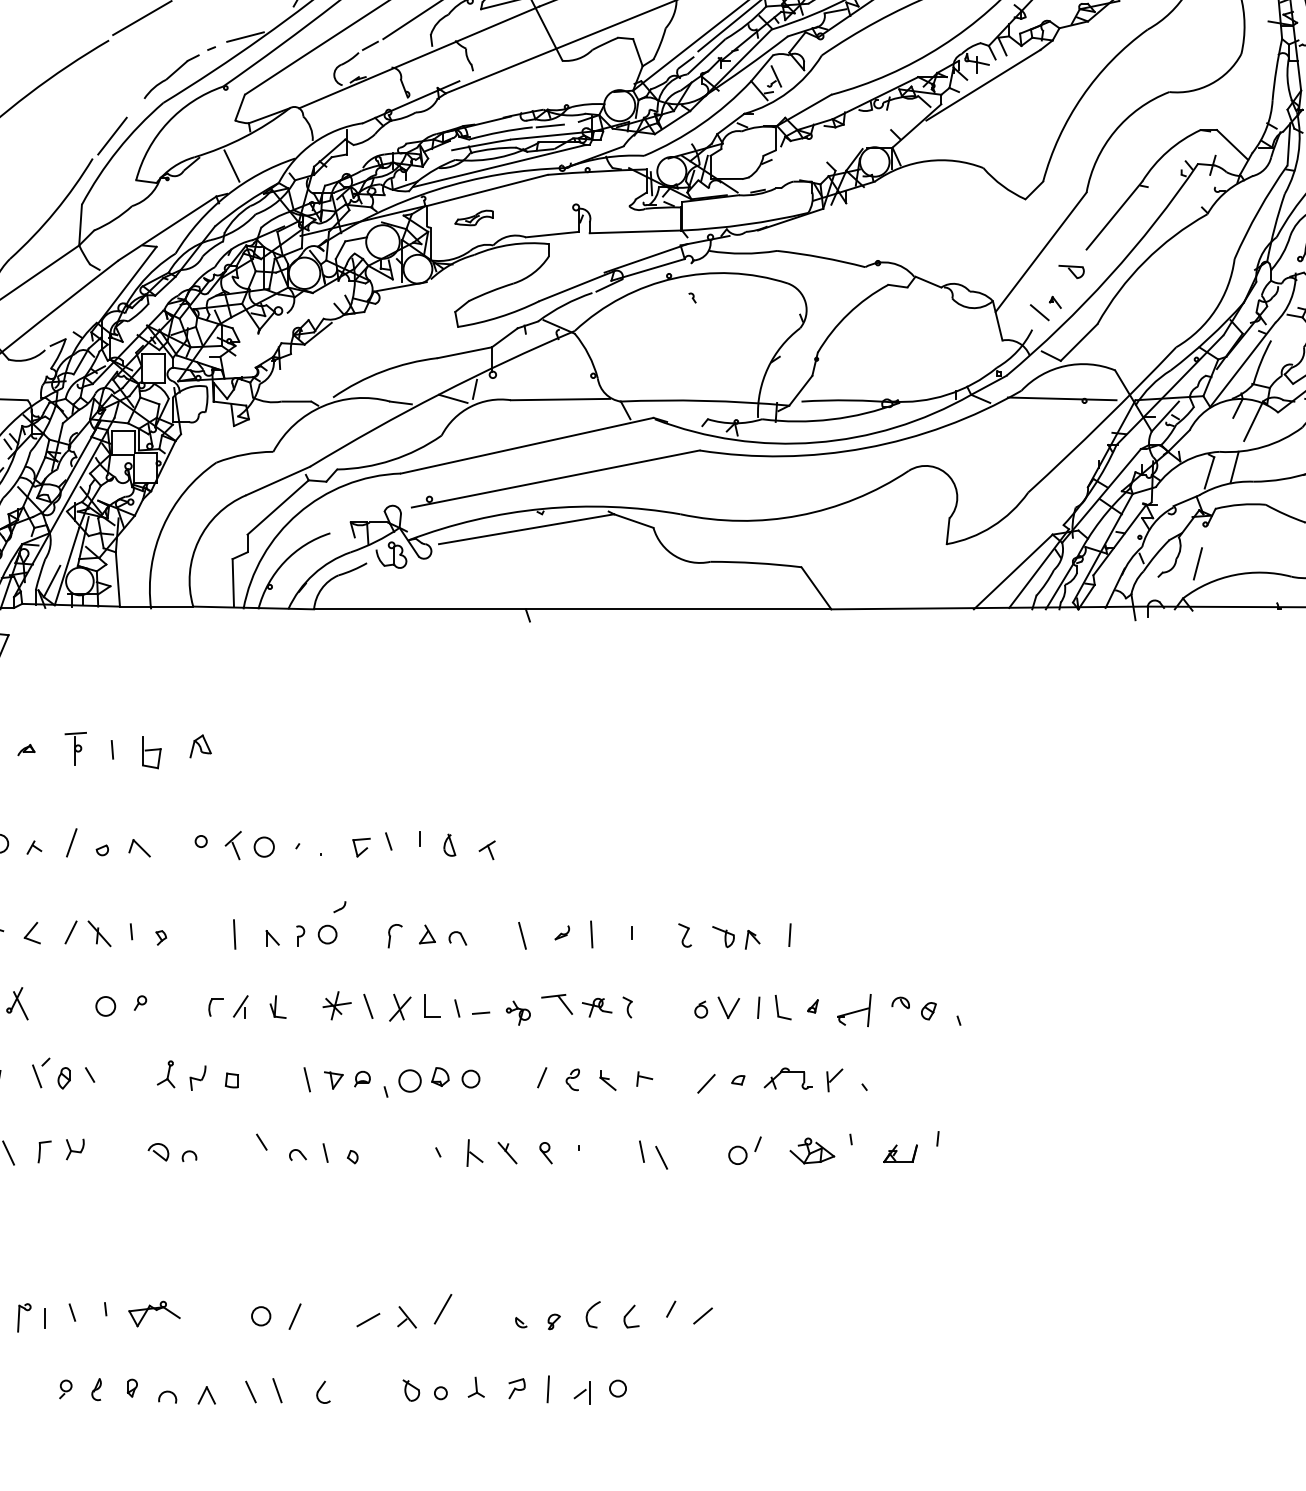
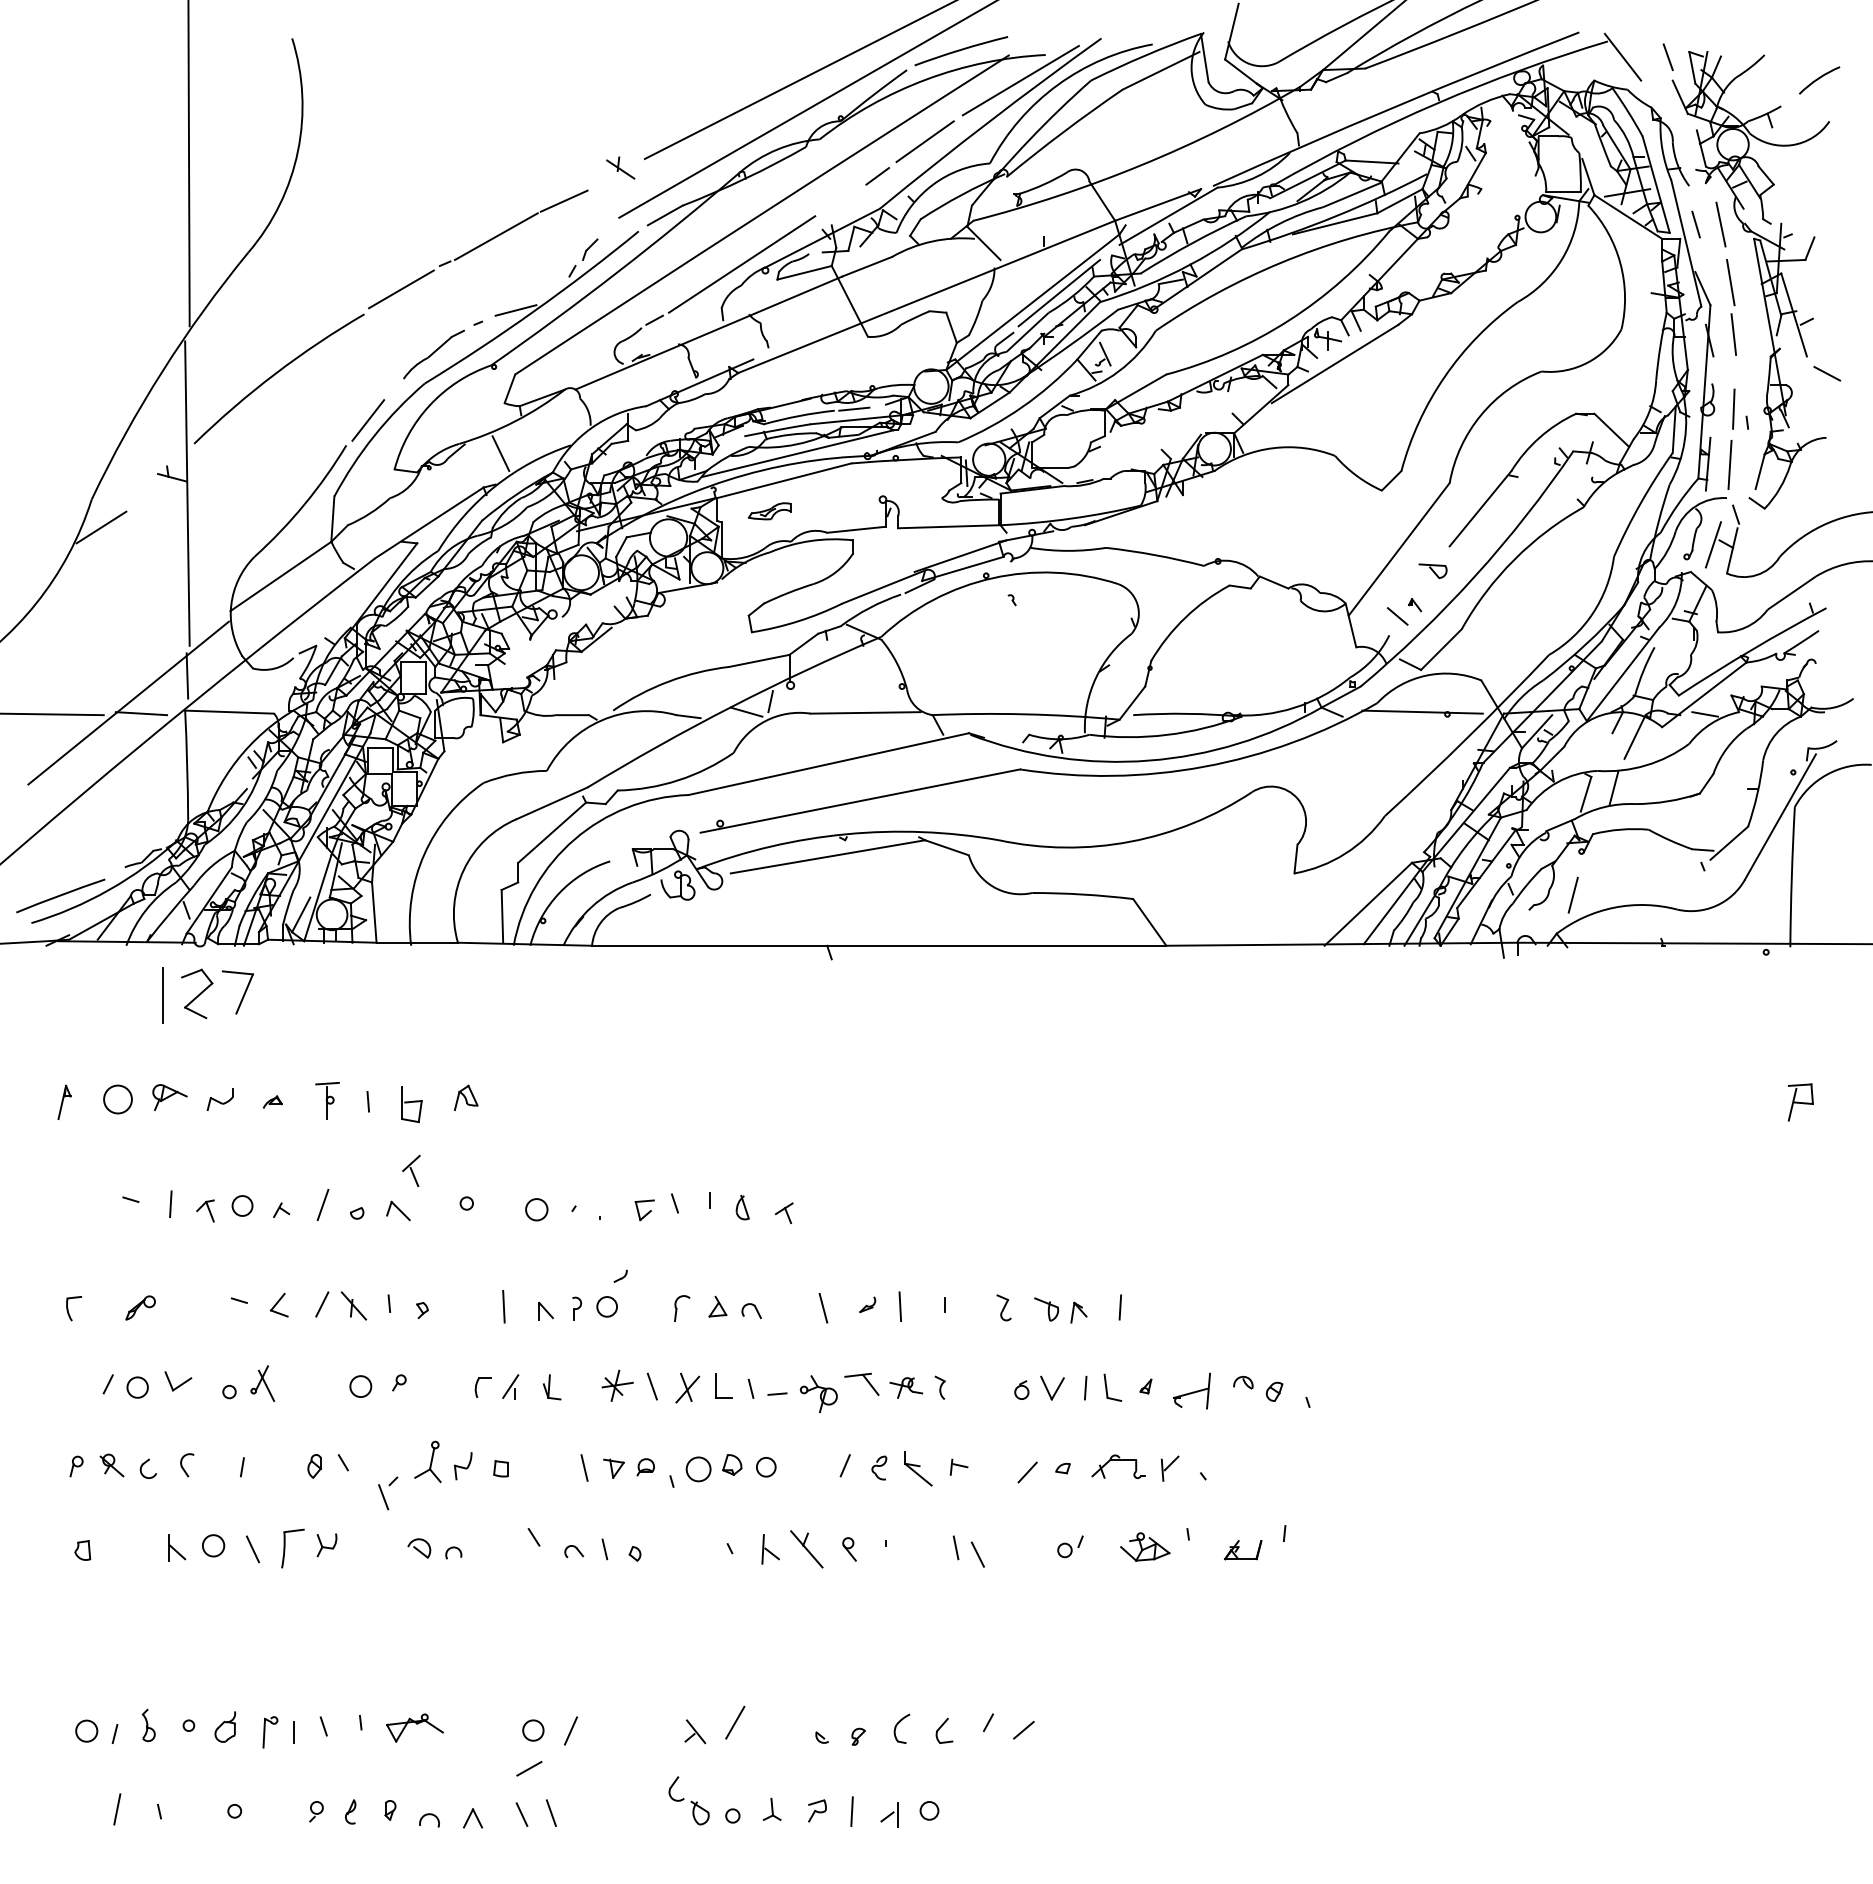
part: (233, 845) -> (411, 1170), moved
part: (518, 1012) -> (818, 1393), size x1.4
part: (41, 1073) -> (388, 1493), moved
part: (165, 1073) -> (427, 1461), size x1.4
part: (608, 1080) -> (918, 1468), size x1.6
part: (745, 1150) -> (1070, 1546), size x0.7
part: (44, 1151) -> (292, 1547), size x1.6
part: (507, 1153) -> (806, 1549), size x1.6
line: (368, 1319) -> (529, 1768), moved
part: (323, 1391) -> (676, 1788), moved

